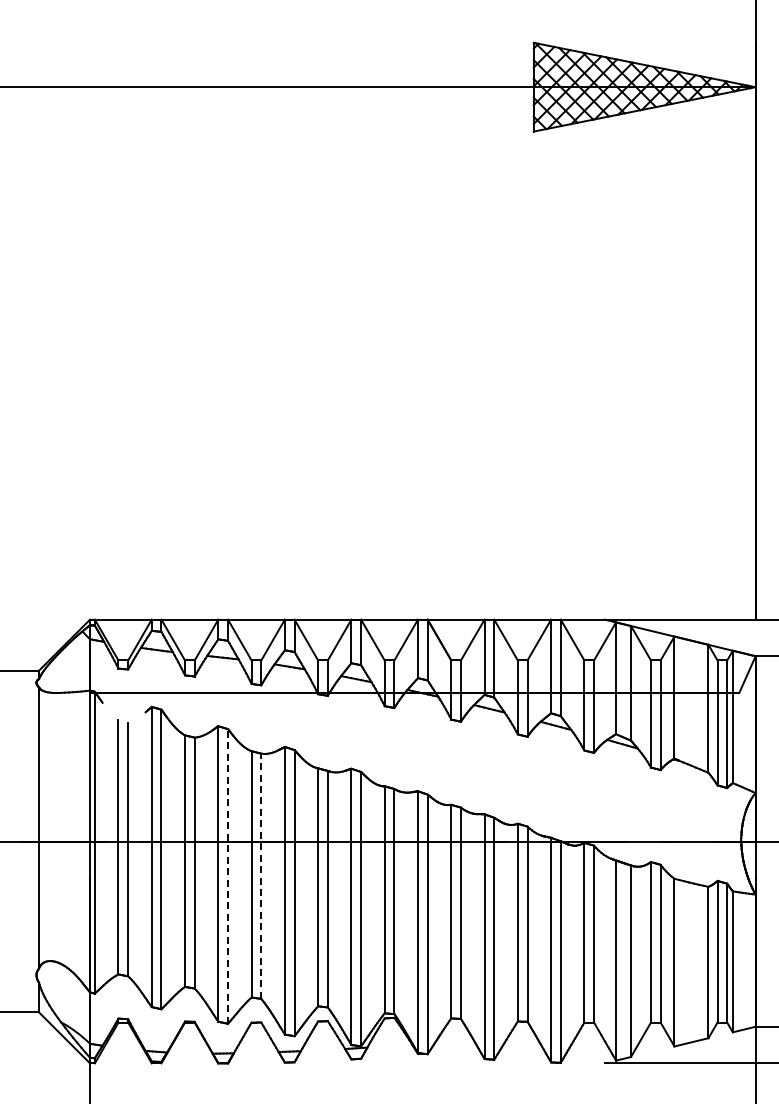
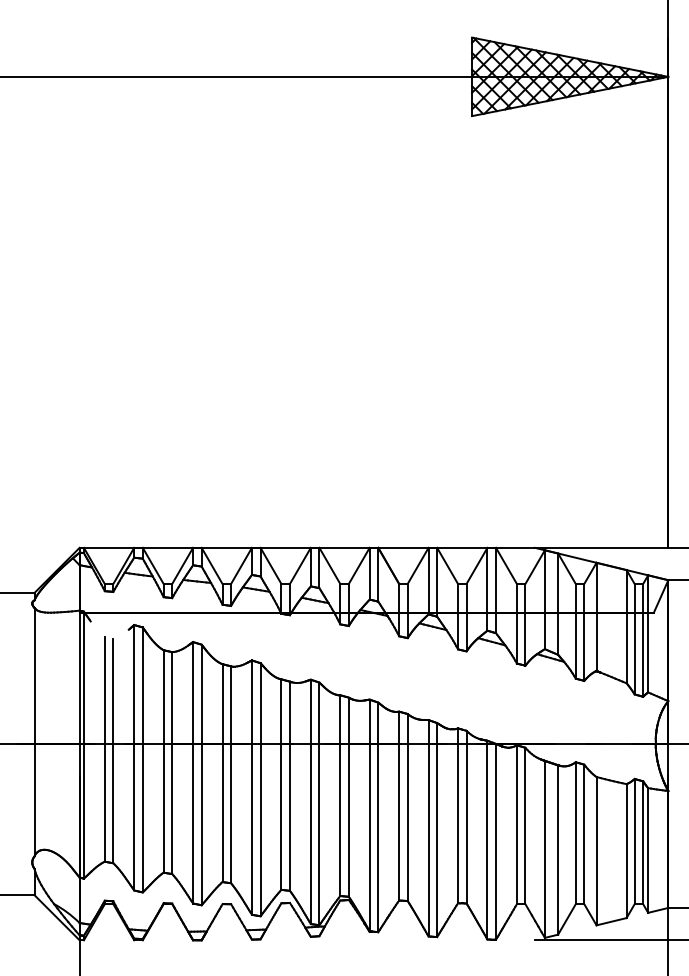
line: (228, 875) -> (202, 774), dashed -> solid
line: (261, 876) -> (231, 775), dashed -> solid

